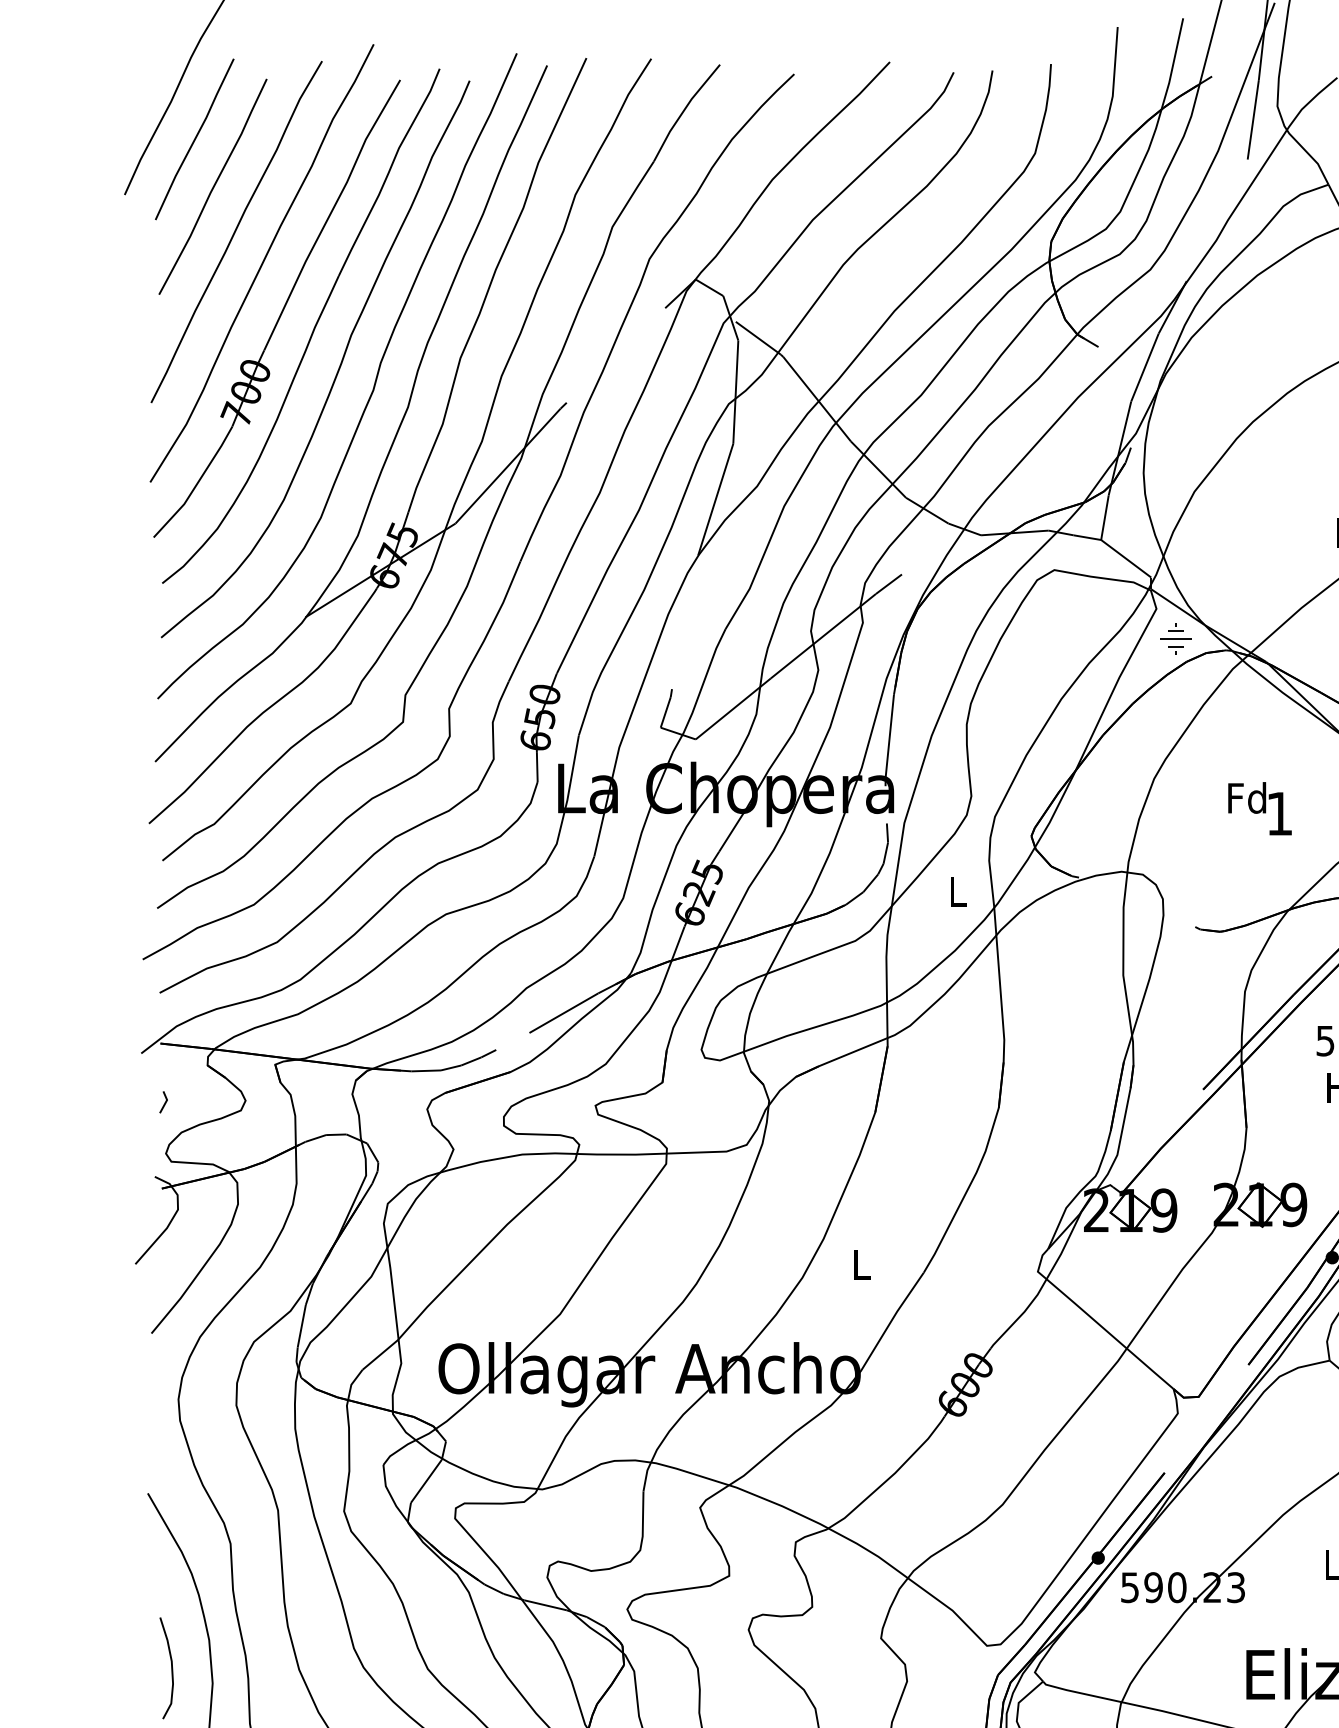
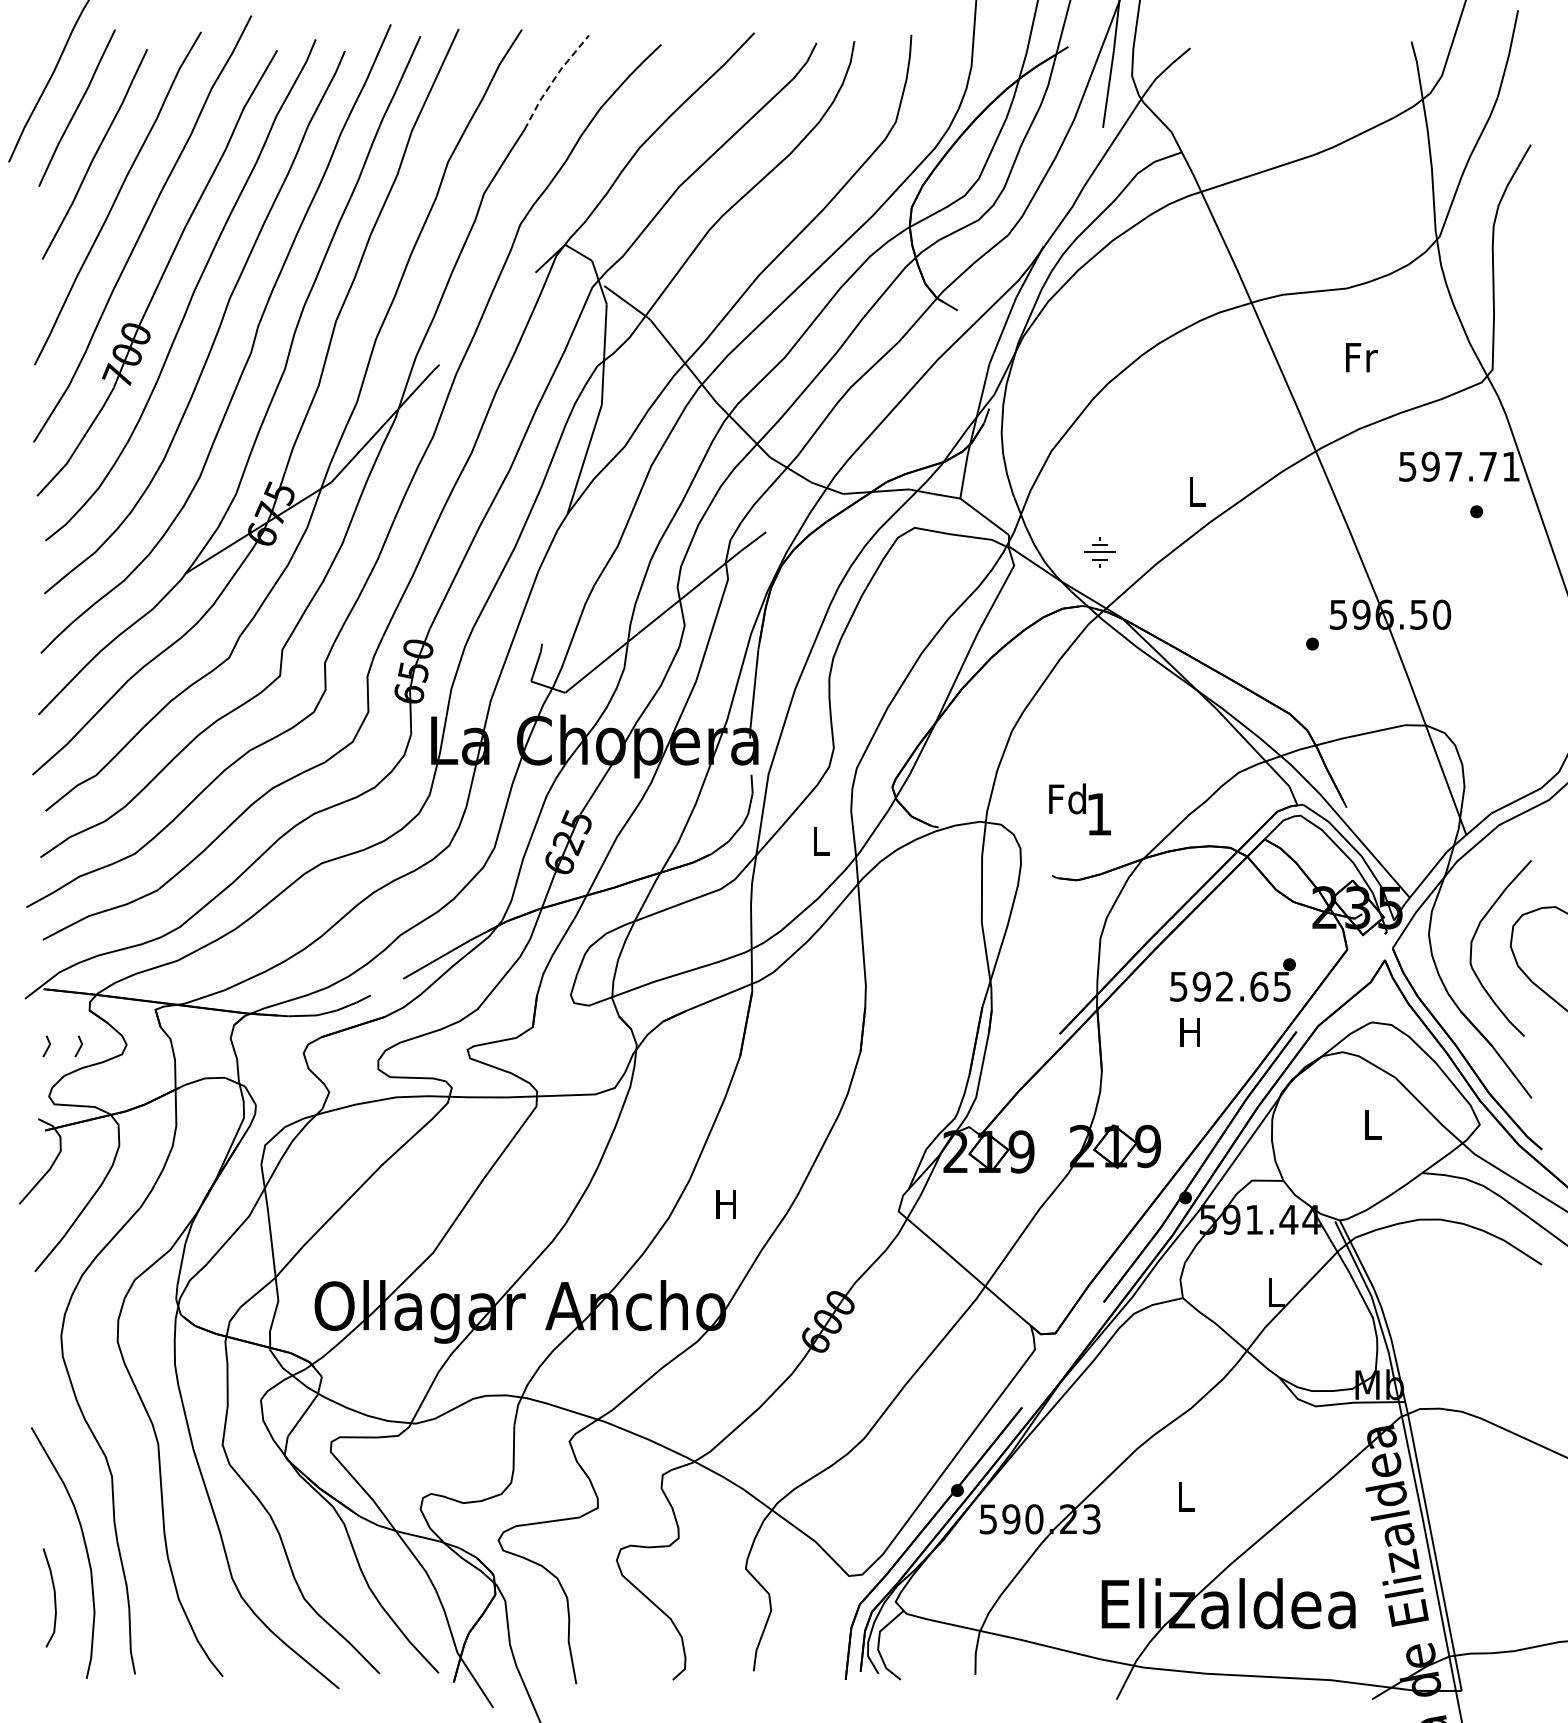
line: (683, 110) -> (553, 80), solid -> dashed
part: (1175, 639) -> (1099, 552), moved
text: (1259, 808) -> (1079, 809), moved
line: (197, 1102) -> (79, 1046), added
text: (860, 1264) -> (725, 1204), L -> H

